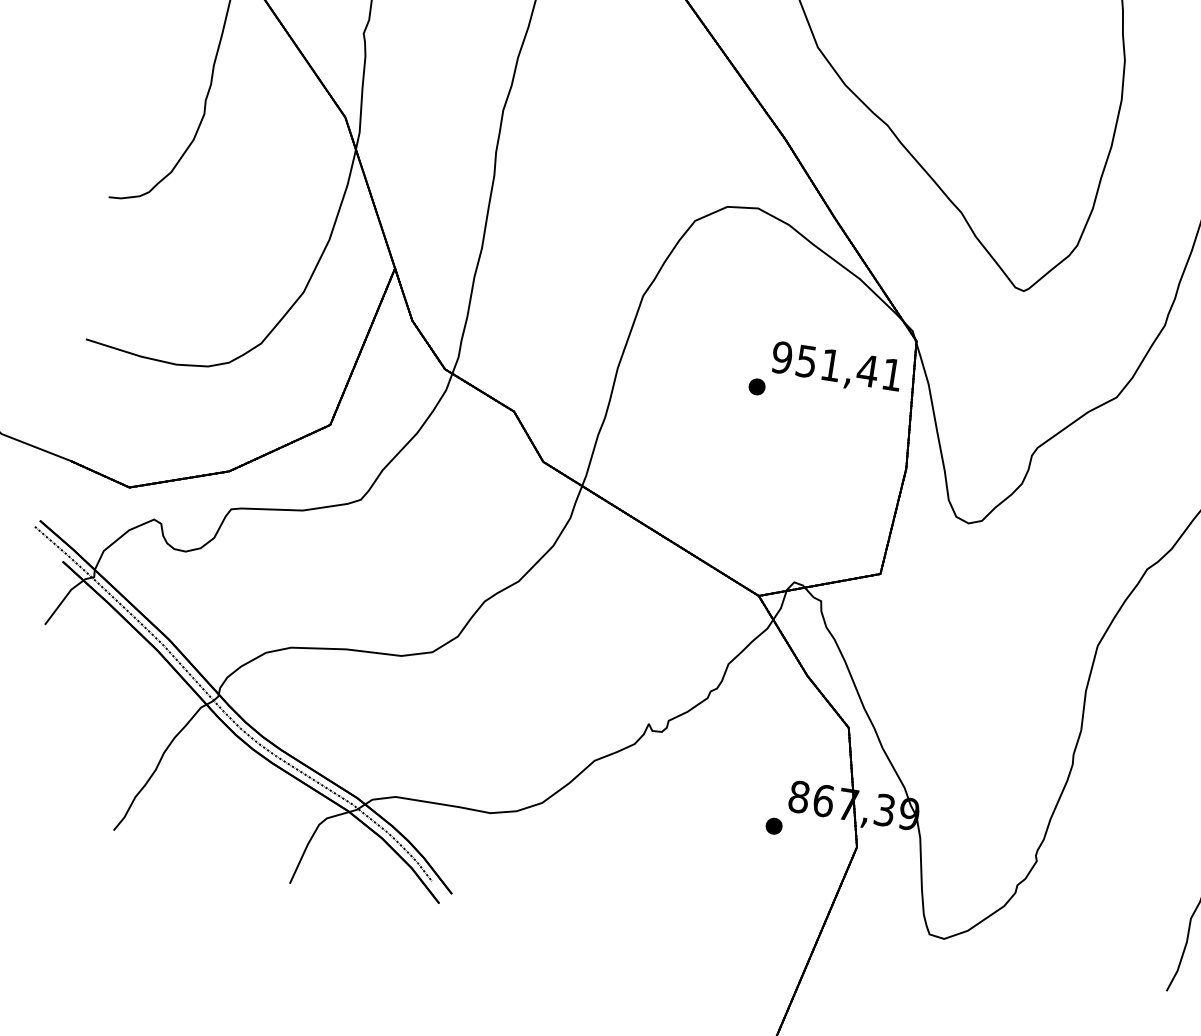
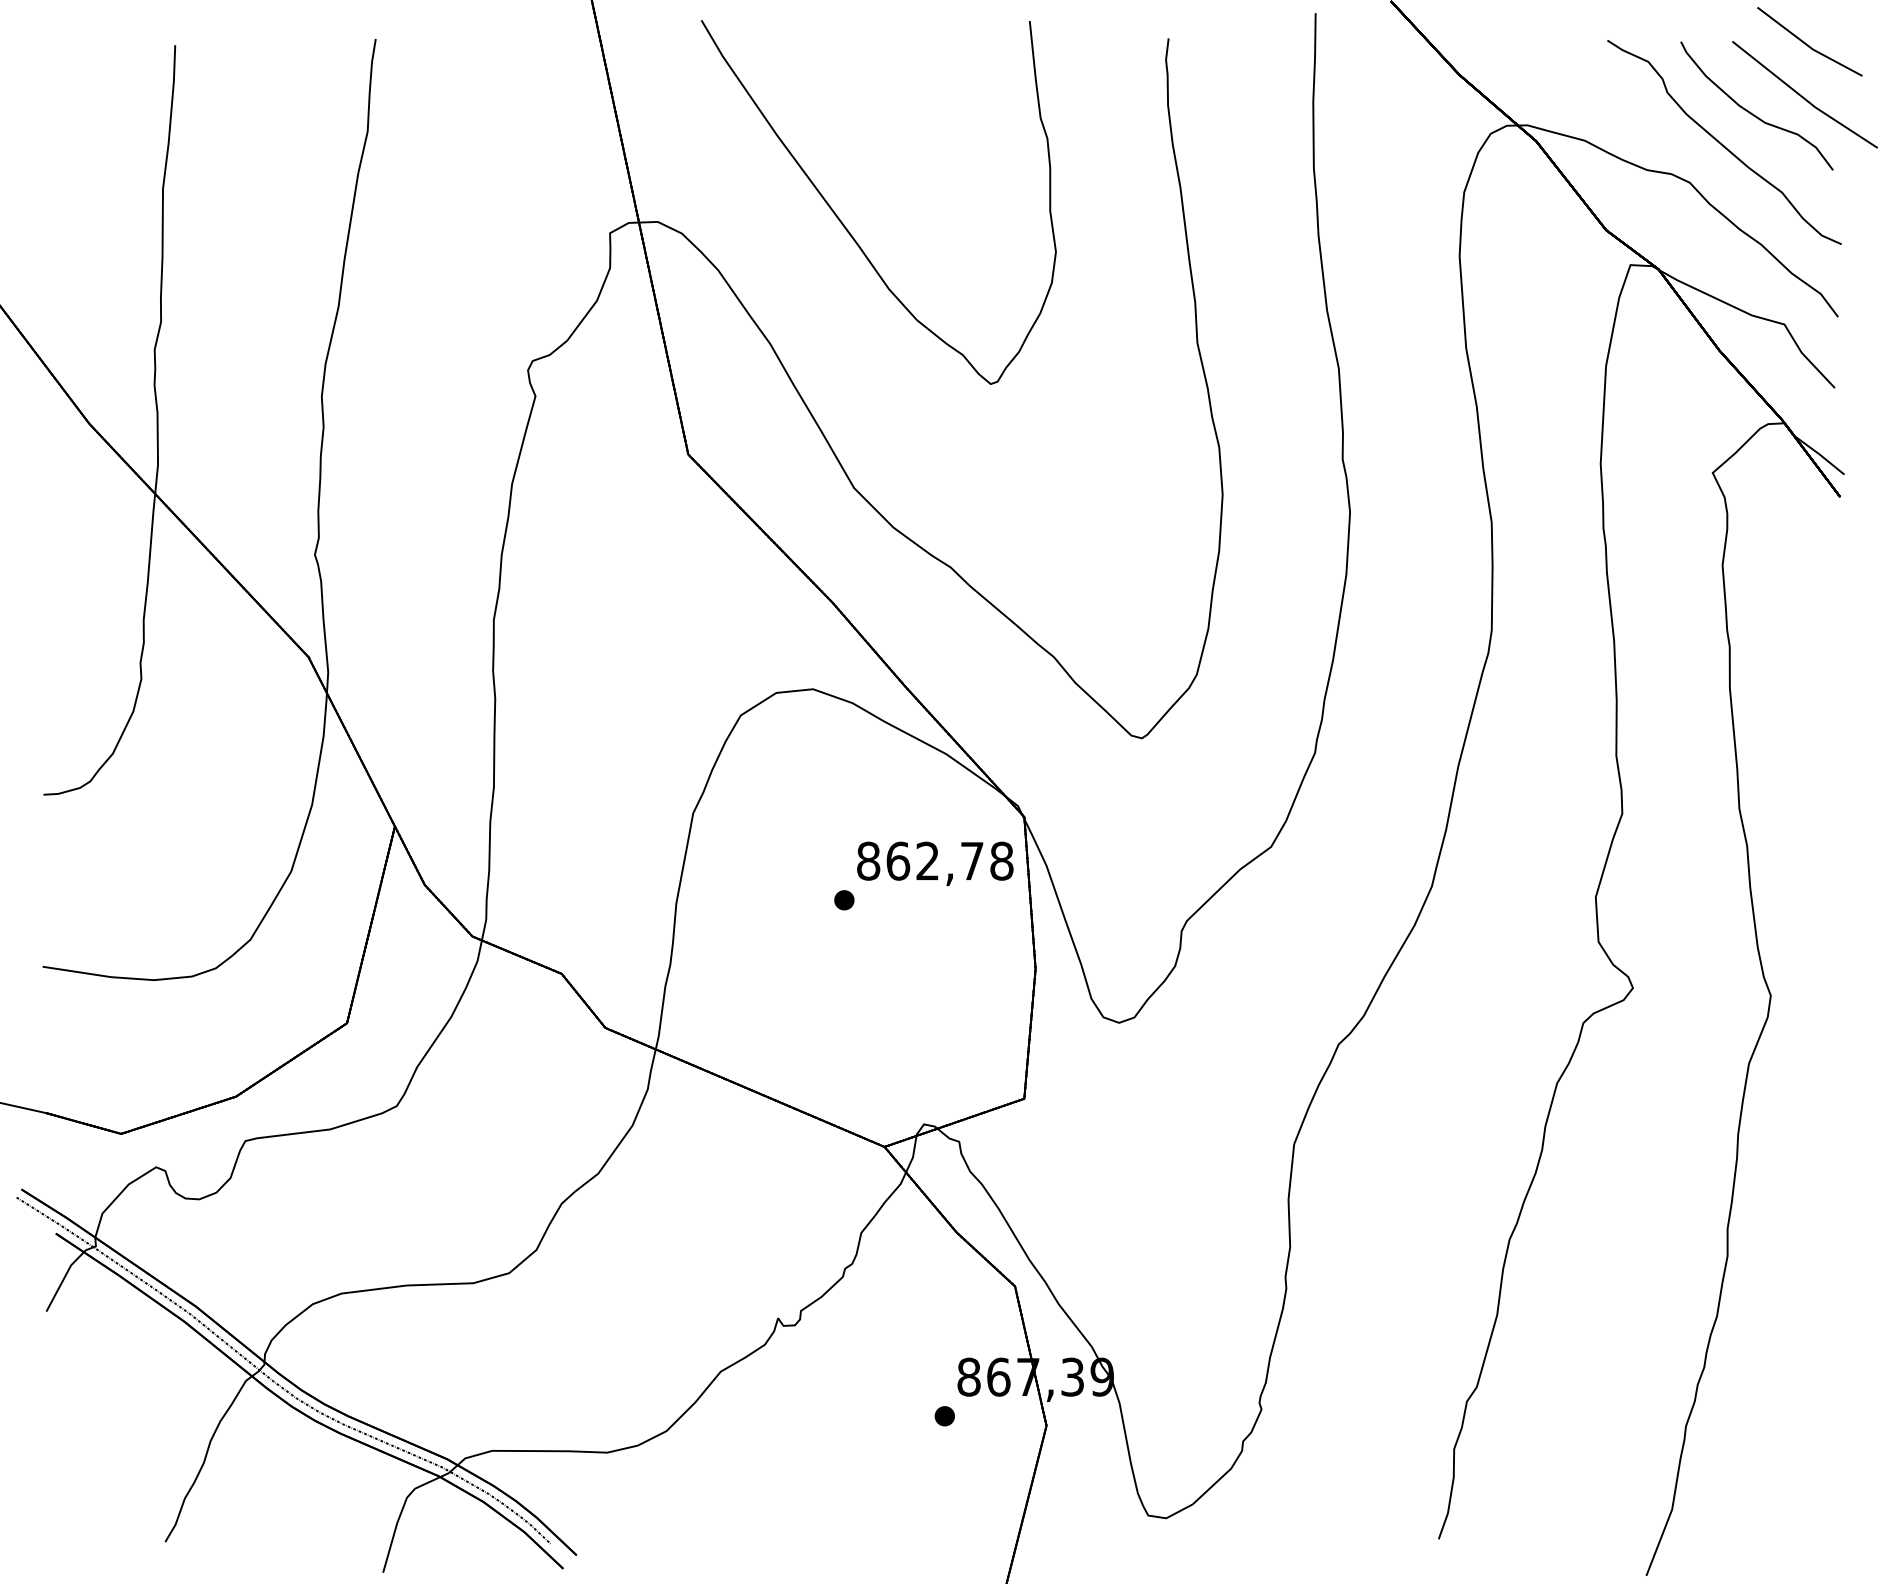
text: (836, 365) -> (934, 860), 951,41 -> 862,78

